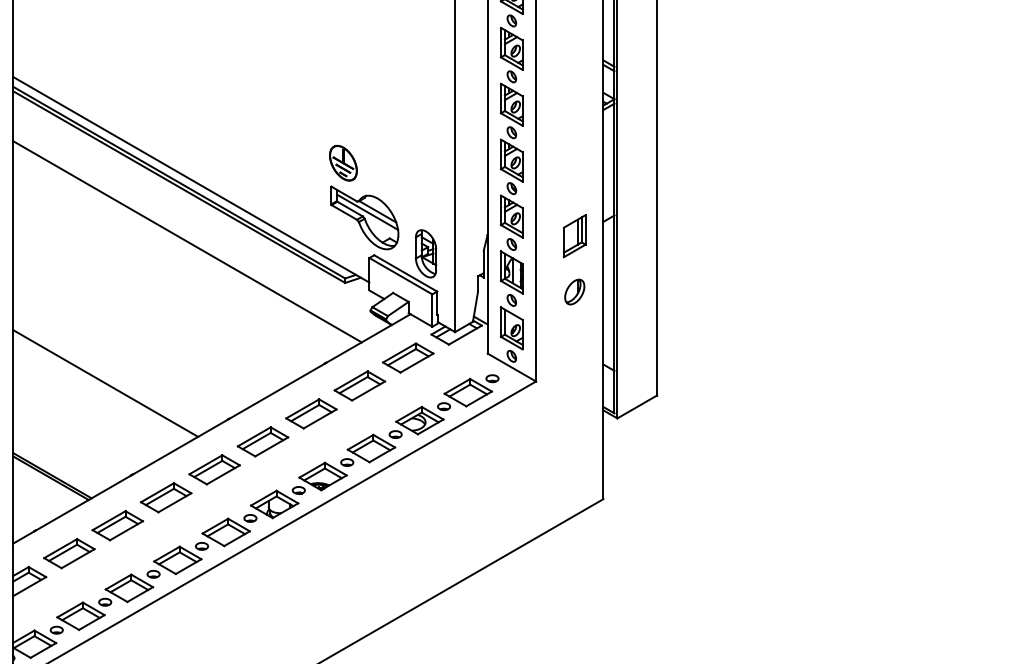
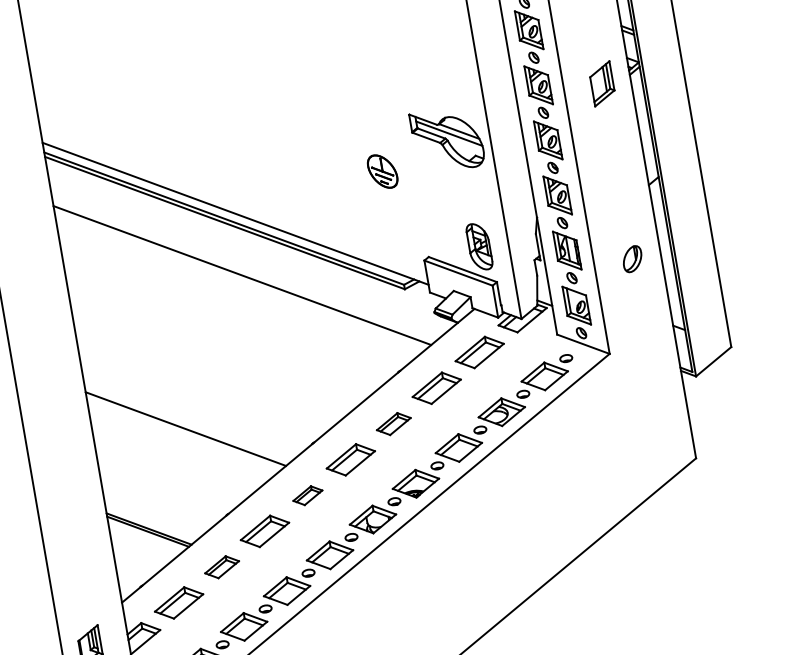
part: (364, 217) -> (447, 139), moved
part: (574, 236) -> (602, 84), moved
part: (311, 413) -> (393, 423), size x0.7
part: (214, 469) -> (307, 495), size x0.6
part: (117, 525) -> (221, 567), size x0.7

